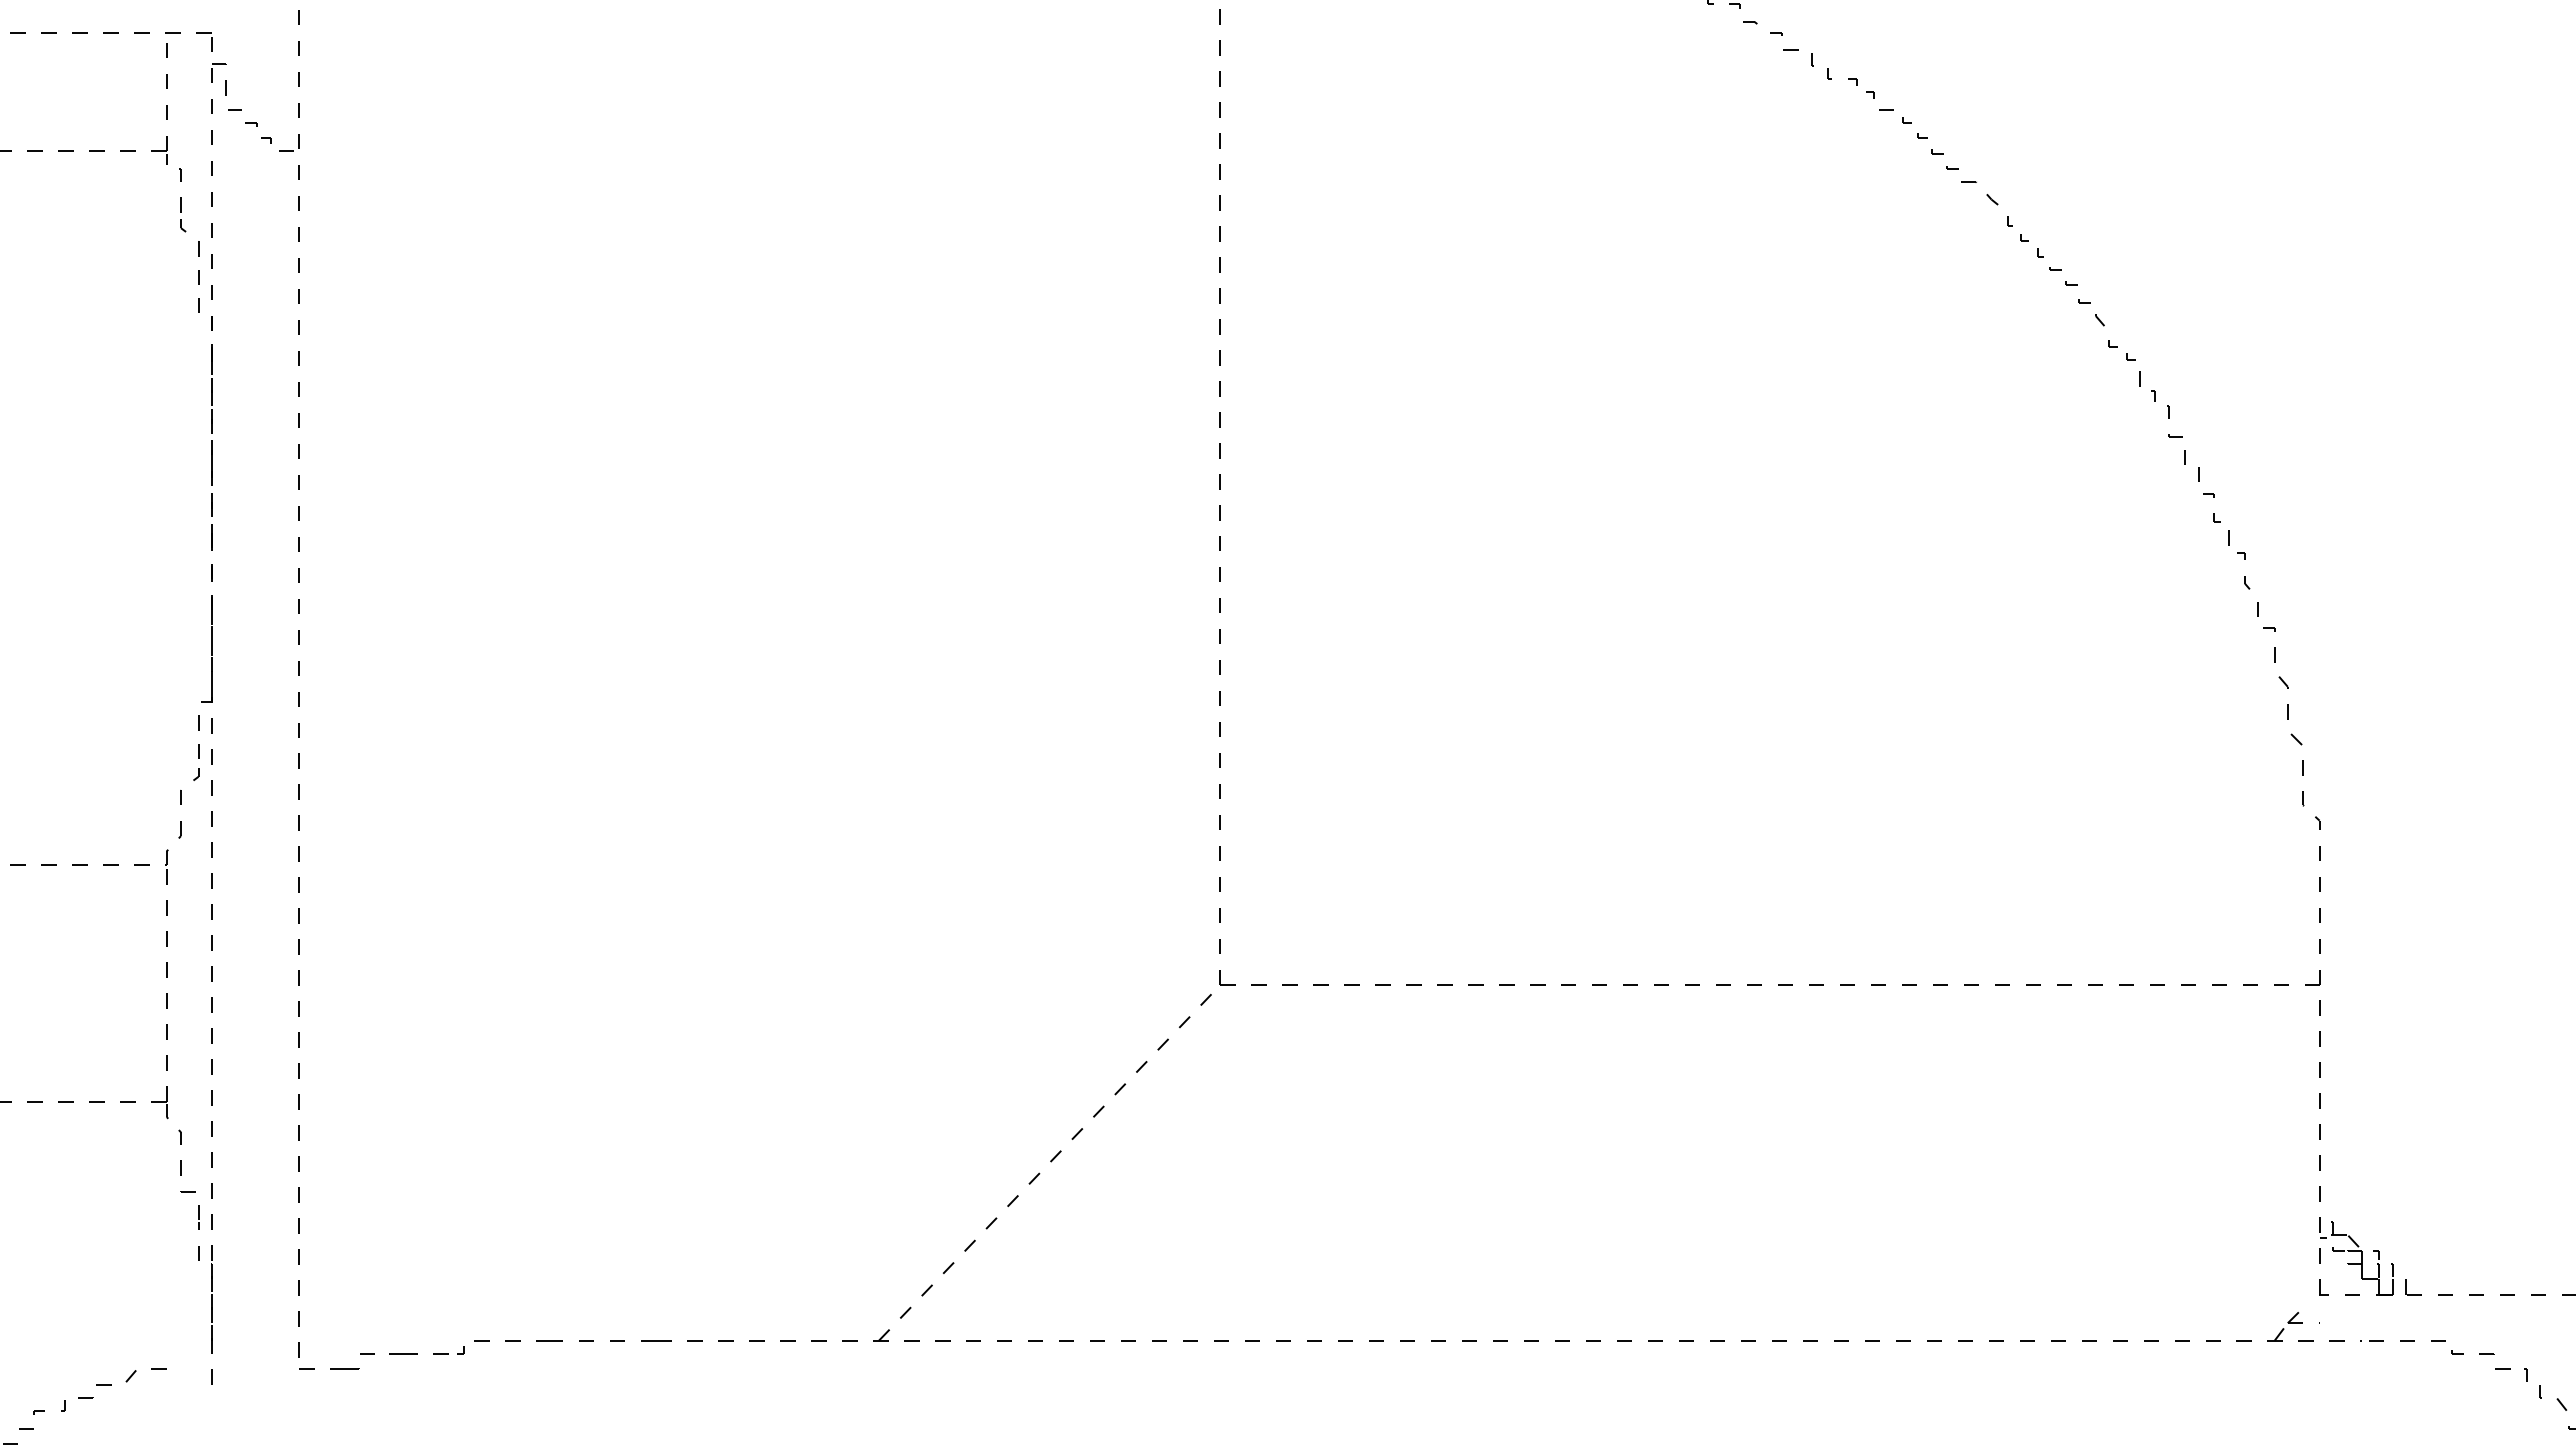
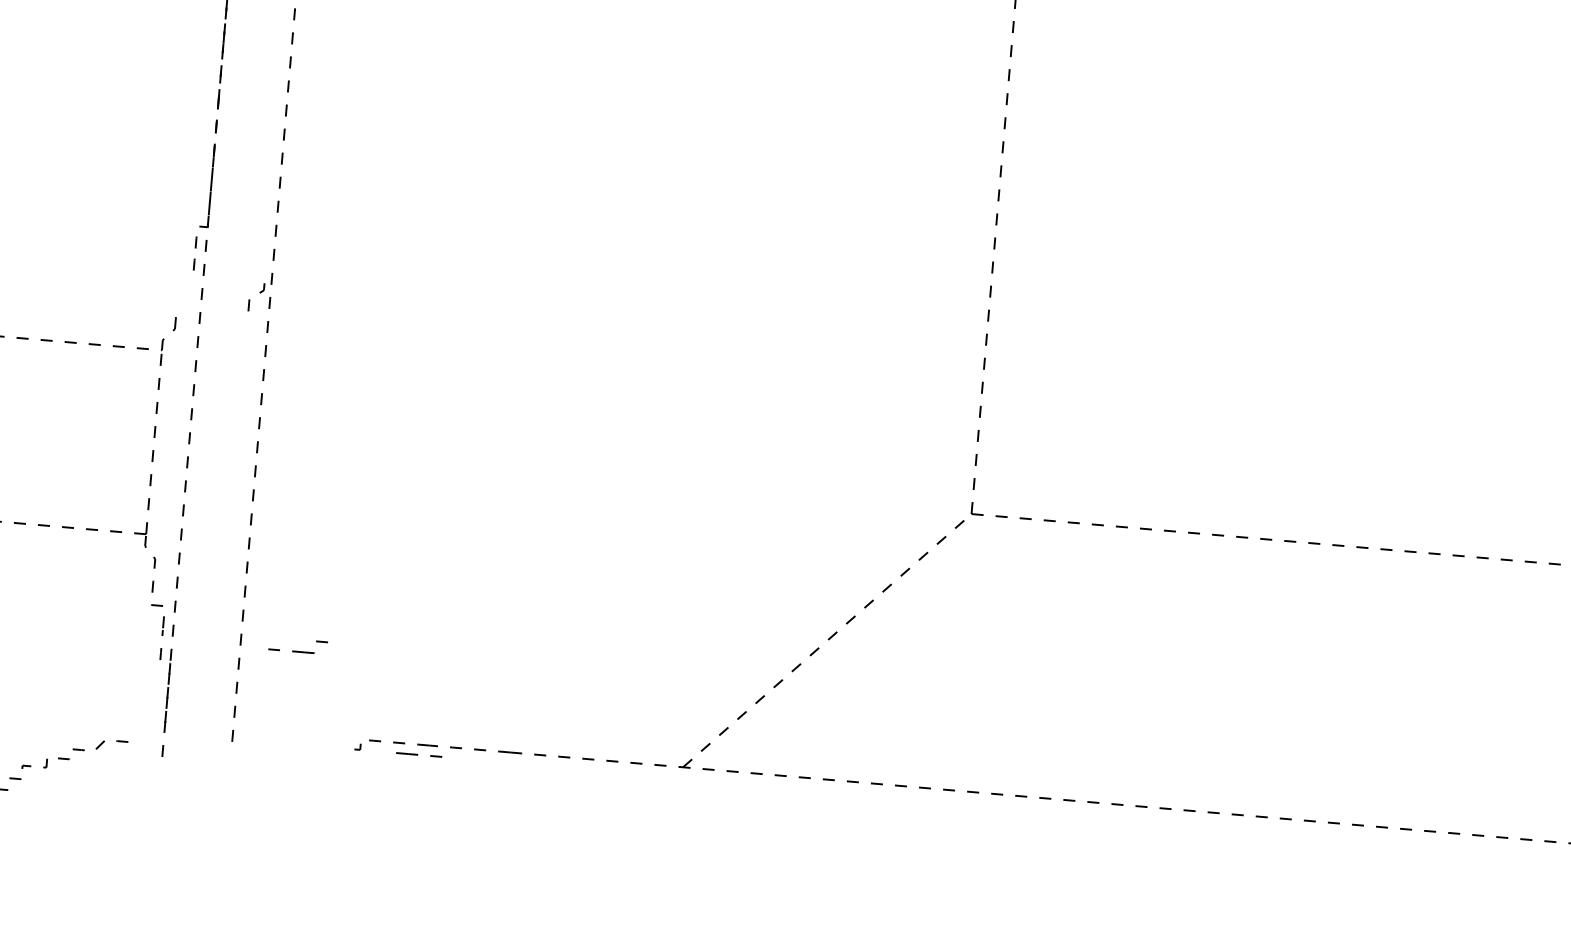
line: (193, 780) -> (259, 292), moved
line: (417, 1353) -> (418, 754), moved
part: (336, 1368) -> (297, 651), moved

